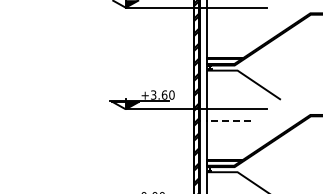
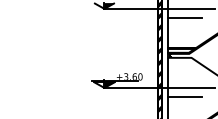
line: (229, 18) -> (185, 17), added
line: (228, 120) -> (184, 96), dashed -> solid

